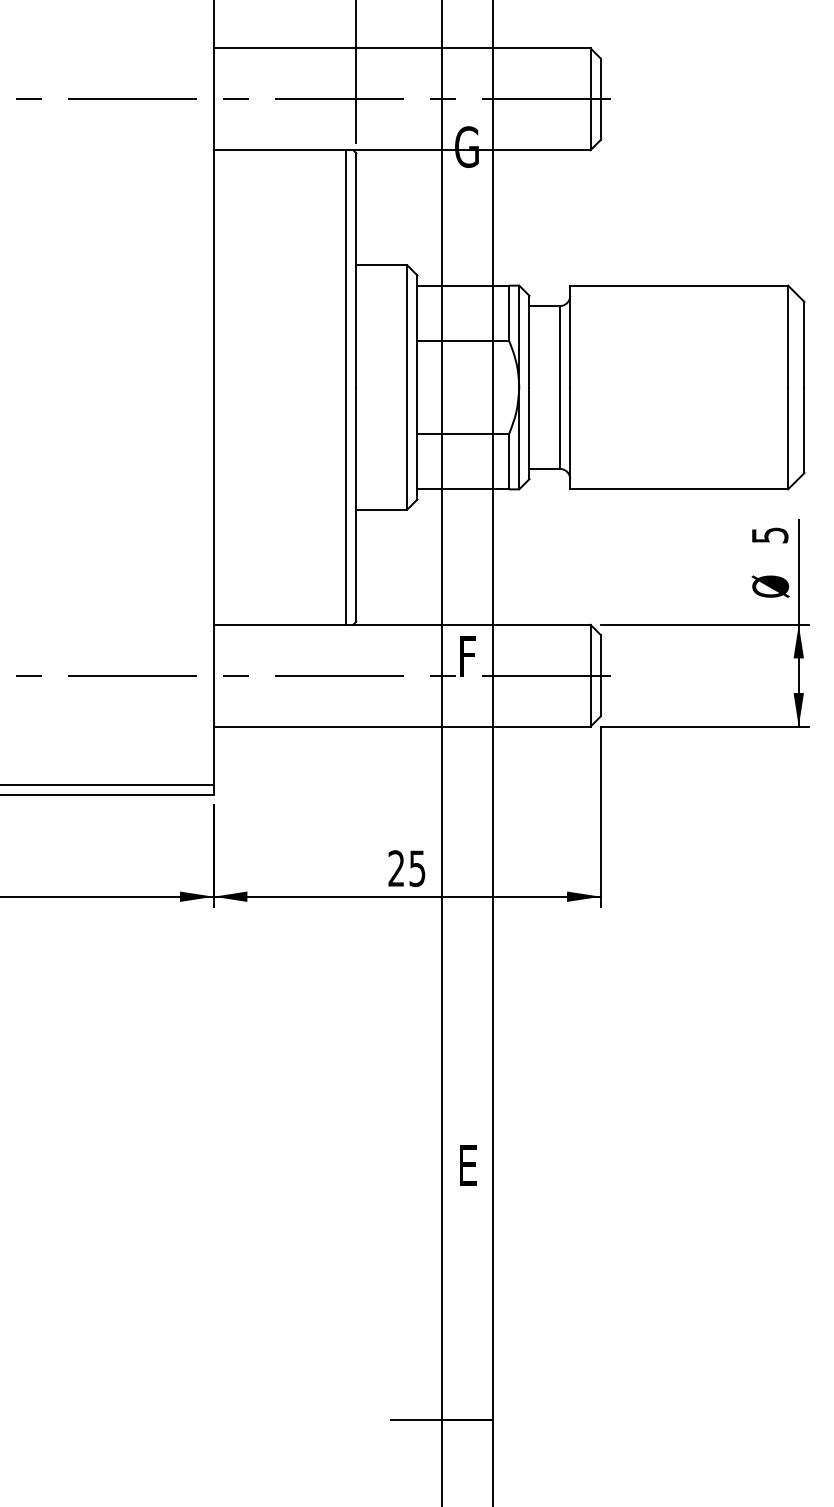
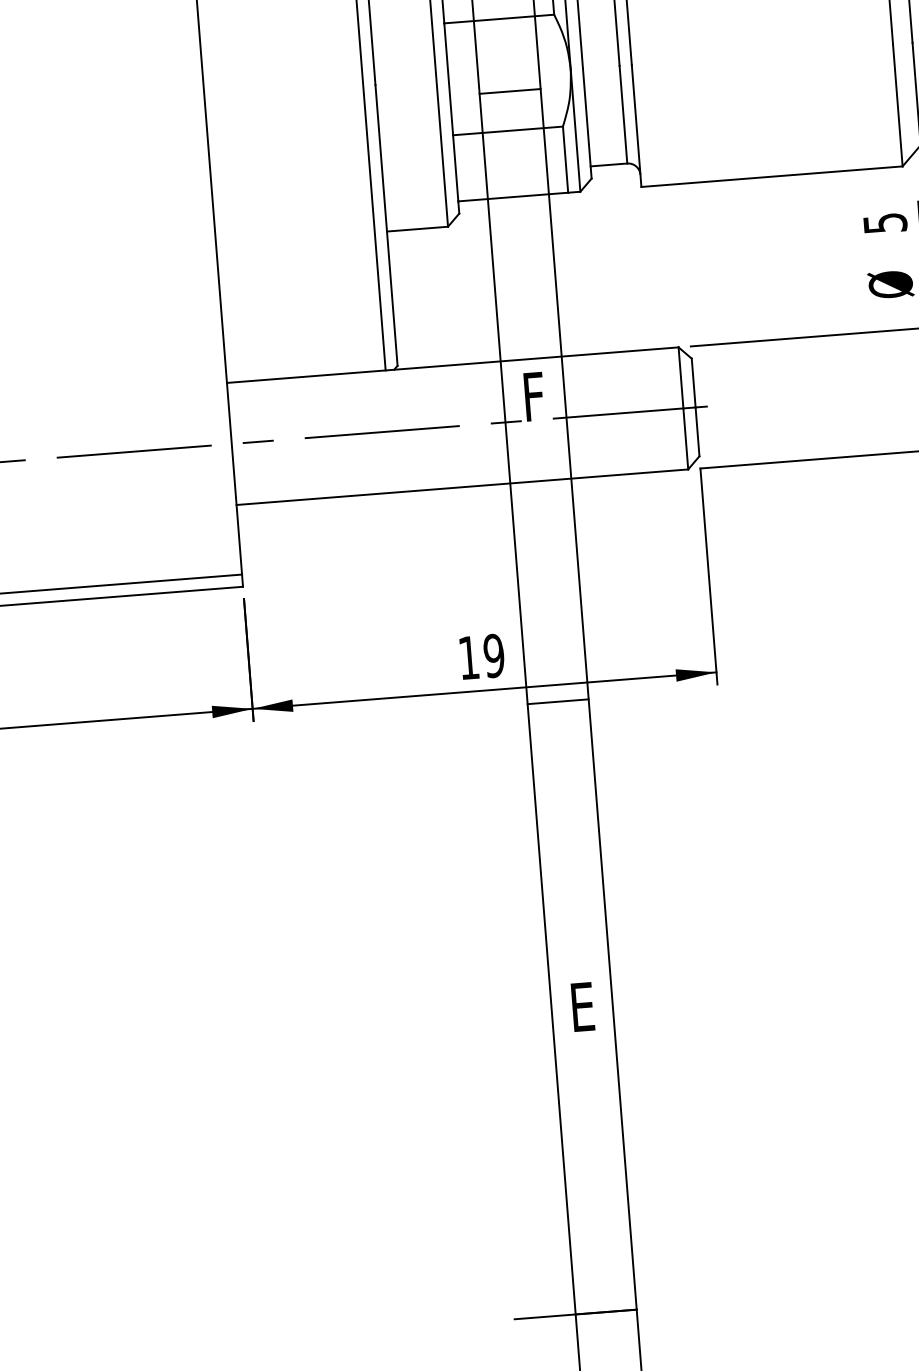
line: (467, 401) -> (510, 91), added
text: (406, 868) -> (480, 656), 25 -> 19
line: (467, 910) -> (558, 701), added

